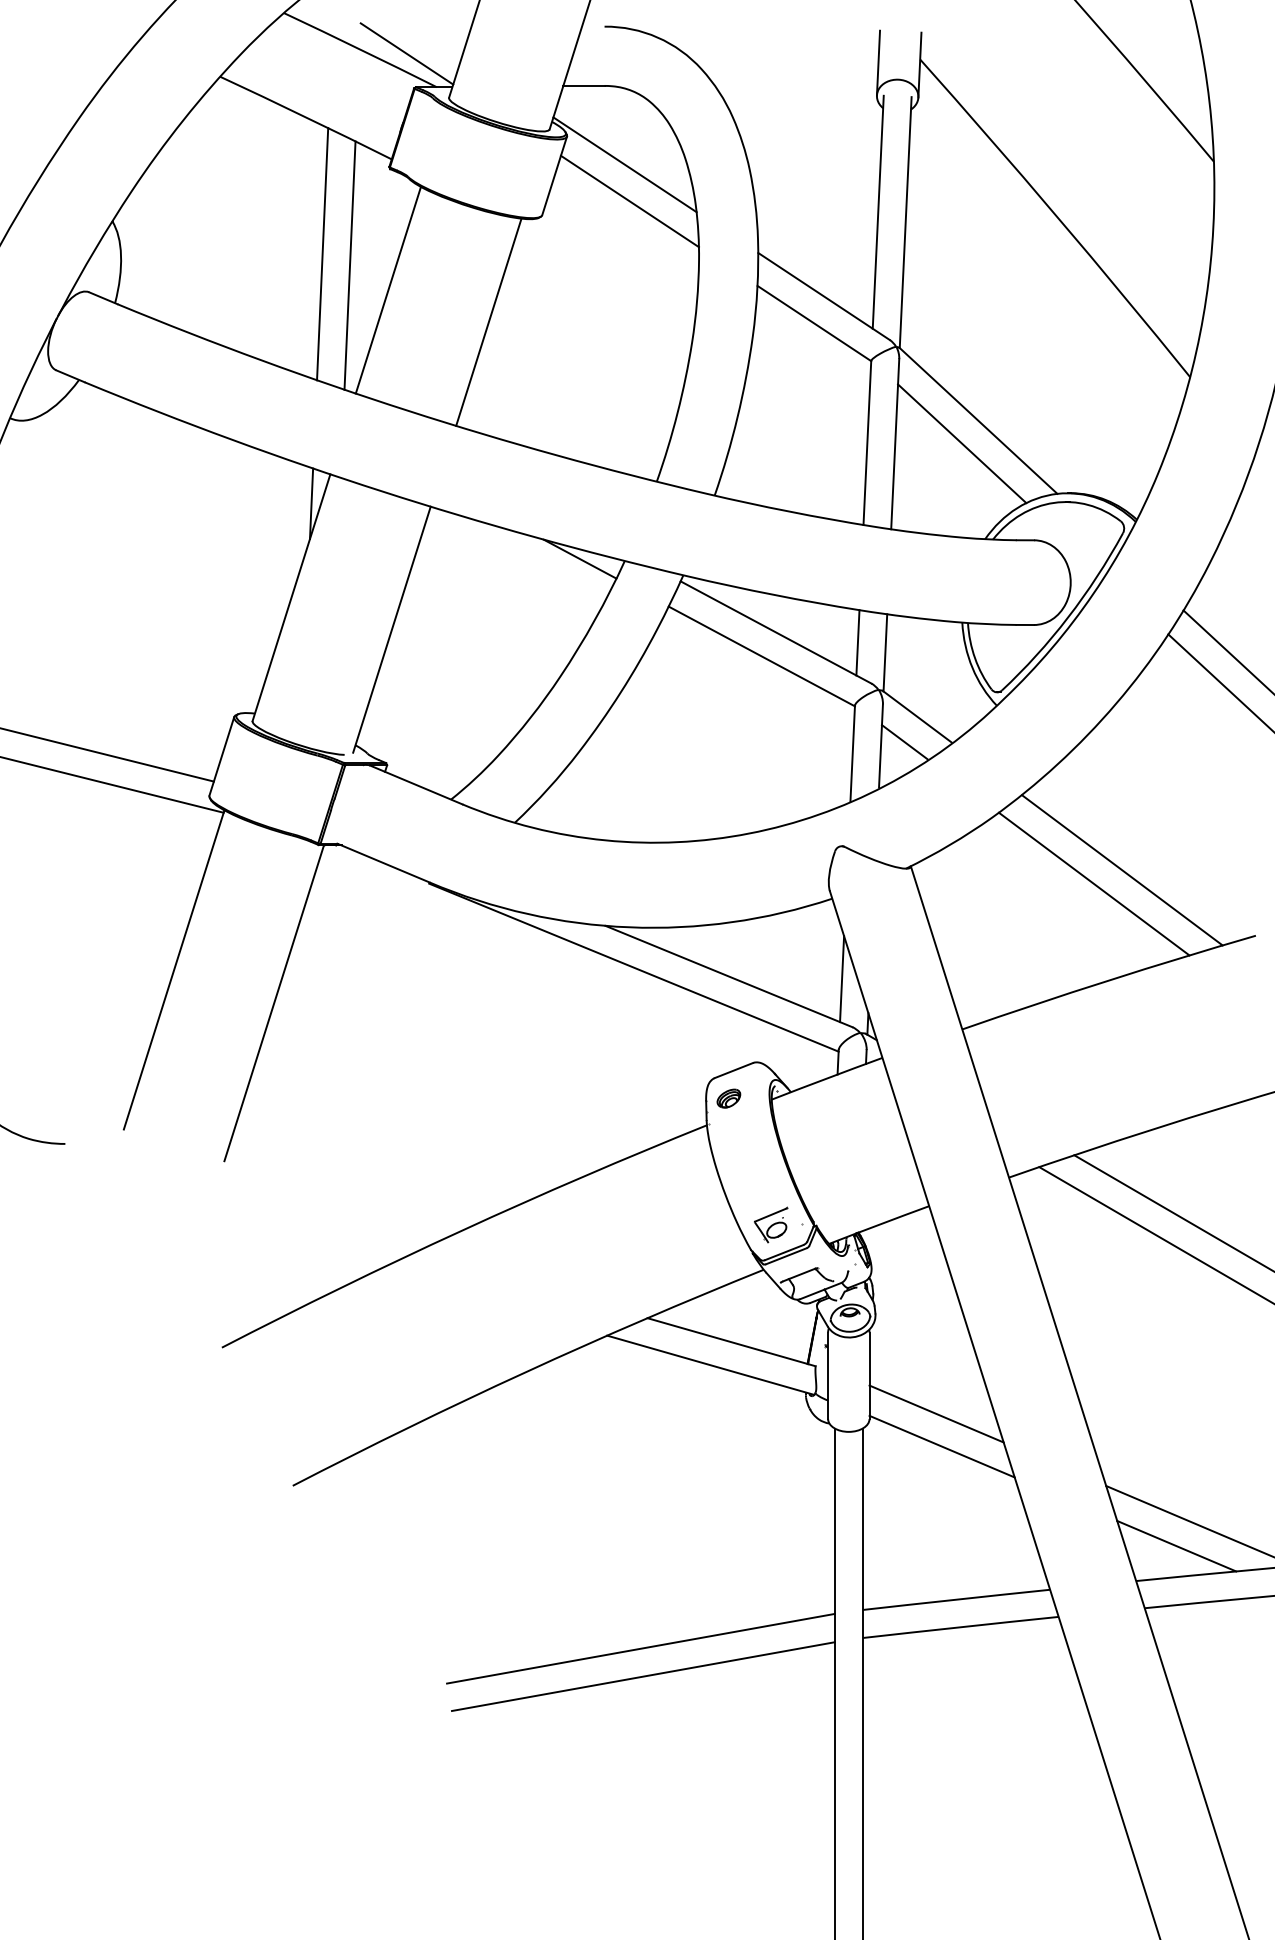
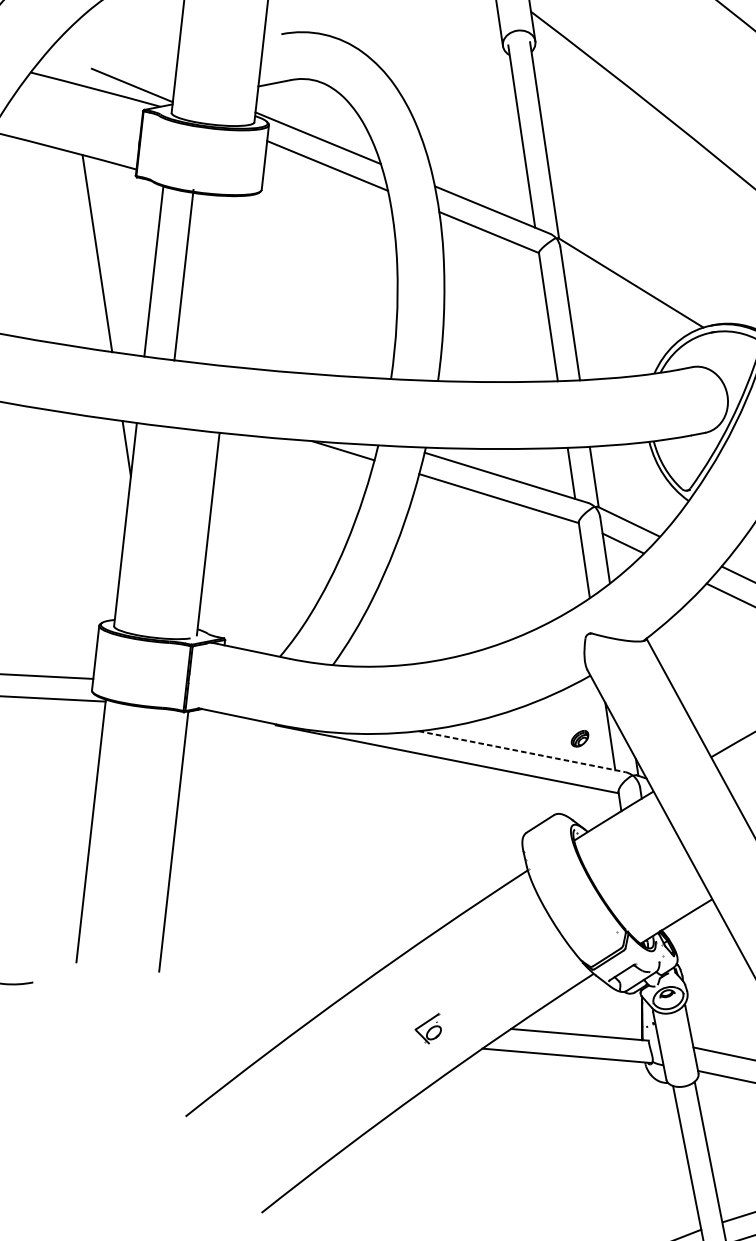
line: (349, 265) -> (119, 258), removed
line: (488, 321) -> (183, 274), moved
line: (962, 443) -> (622, 302), removed
line: (729, 976) -> (522, 751), solid -> dashed
part: (728, 1098) -> (579, 738), moved
part: (771, 1224) -> (428, 1029), moved

